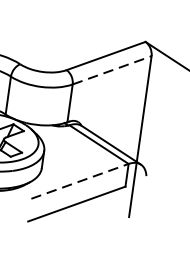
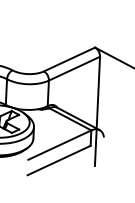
line: (112, 70) -> (74, 68), dashed -> solid
line: (79, 181) -> (59, 145), dashed -> solid

